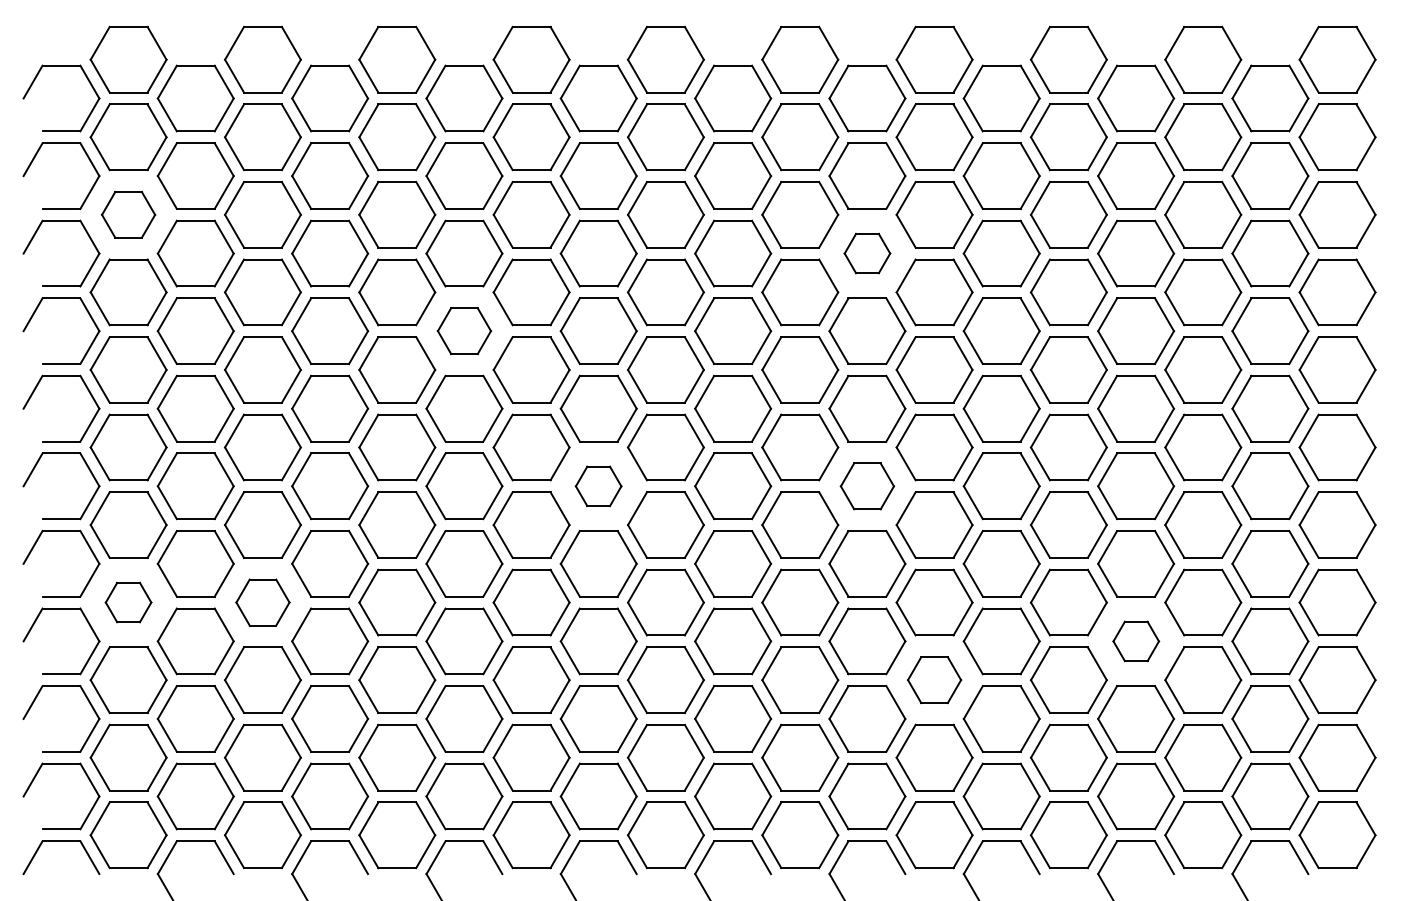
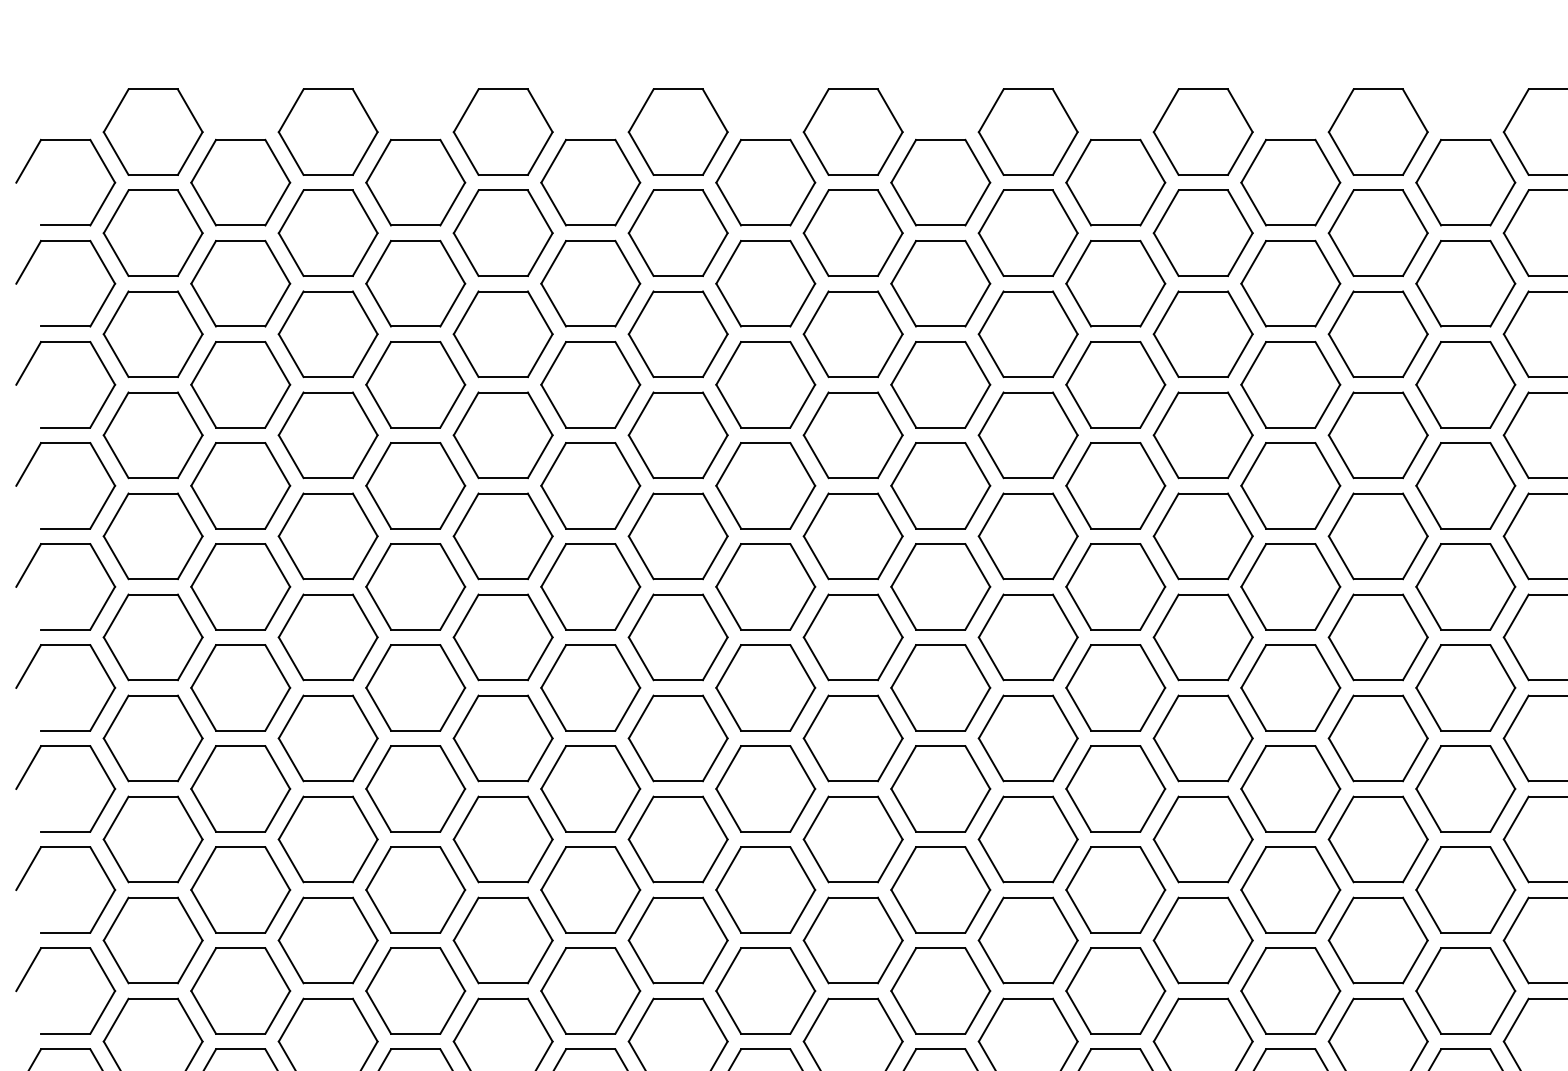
part: (128, 214) -> (153, 333), size x1.43
part: (867, 253) -> (1115, 384), size x1.67
part: (464, 330) -> (590, 484), size x1.43
part: (598, 486) -> (765, 688), size x1.67
part: (867, 486) -> (1115, 688), size x1.43
part: (128, 602) -> (153, 839), size x1.67
part: (262, 602) -> (327, 839), size x1.43
part: (1136, 641) -> (1466, 890), size x1.67
part: (934, 679) -> (1203, 939), size x1.43

